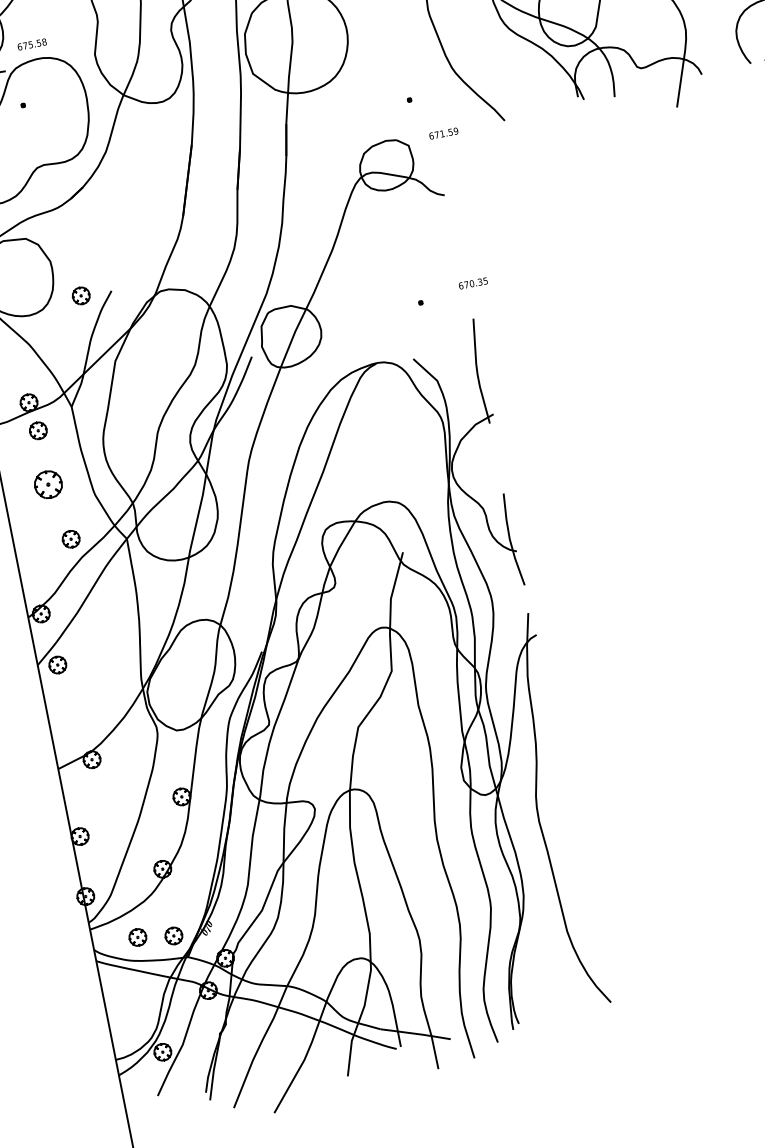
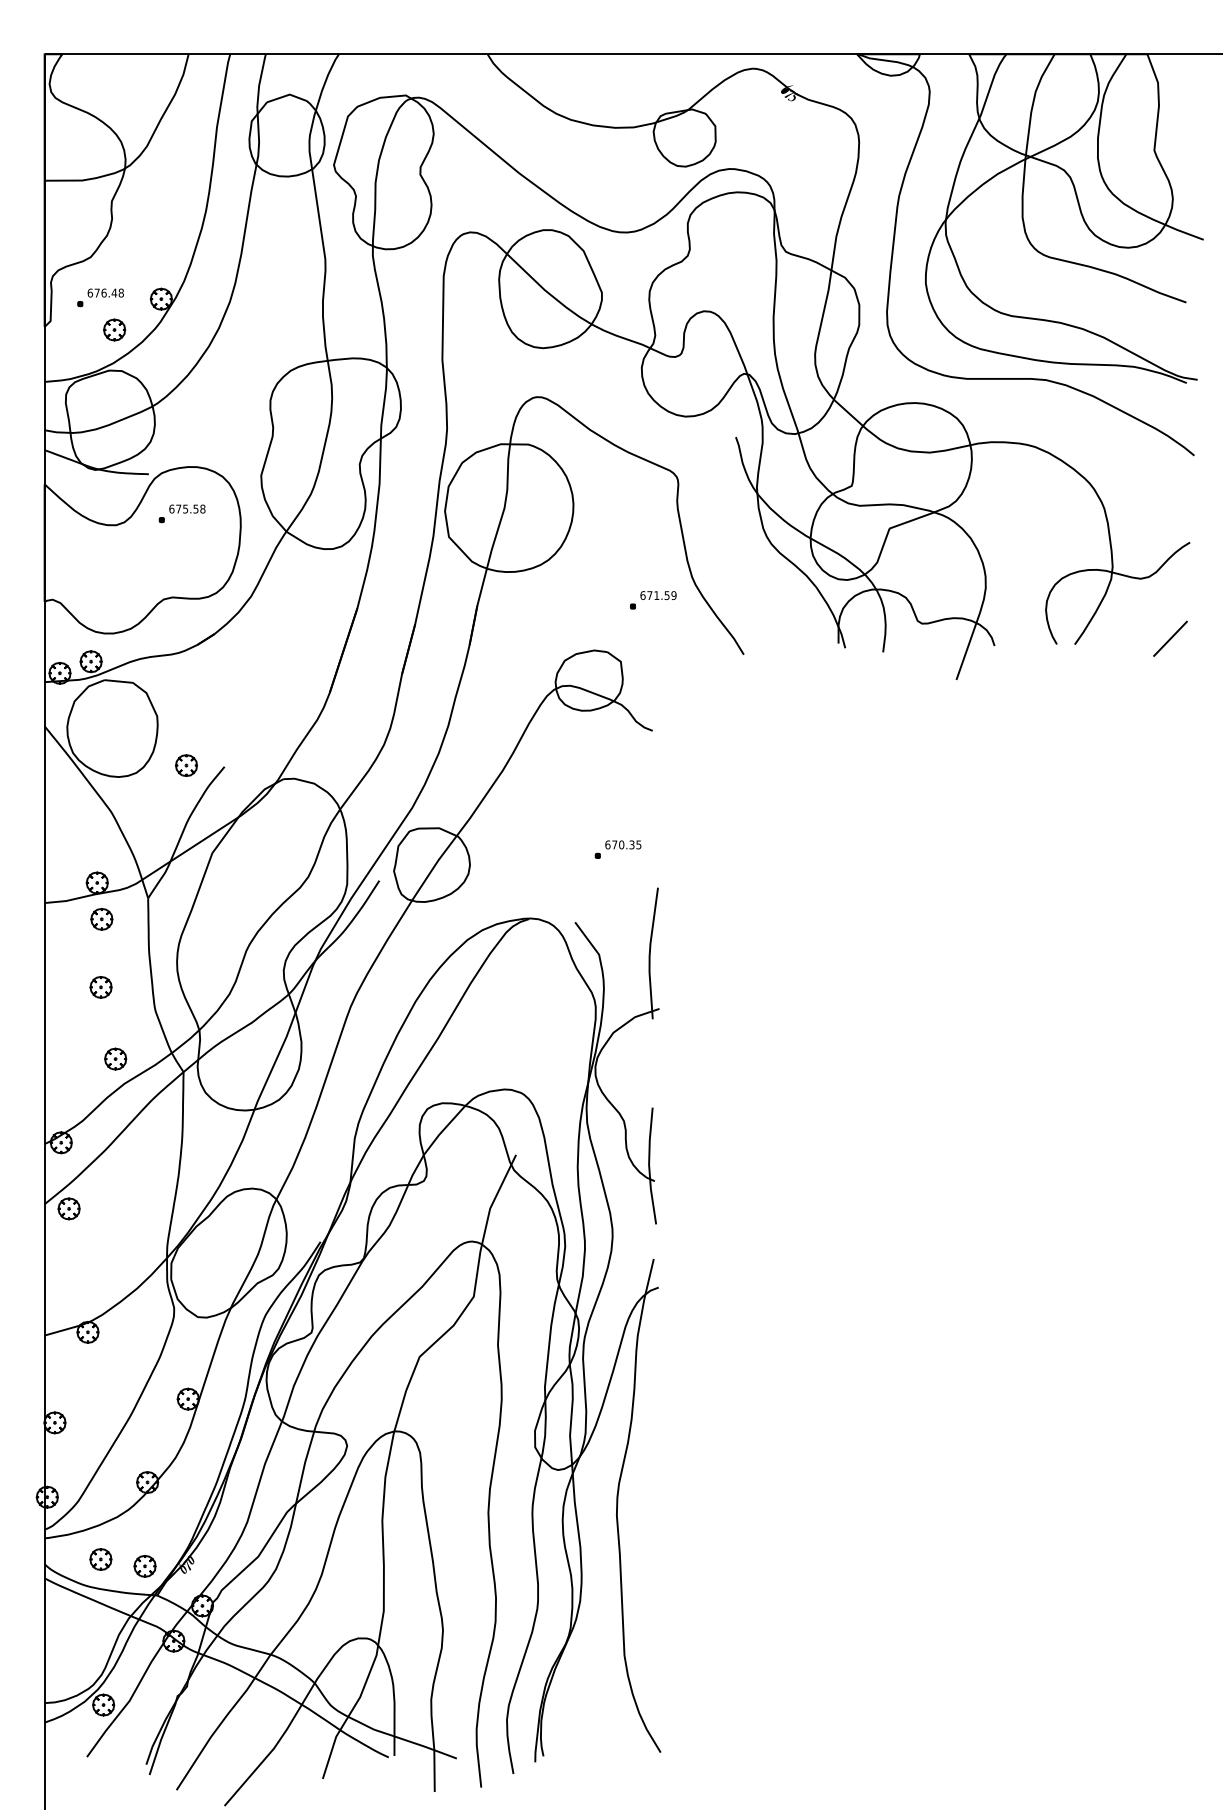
text: (32, 44) -> (187, 508), moved
text: (443, 133) -> (658, 595), moved
text: (473, 283) -> (623, 844), moved
part: (47, 484) -> (100, 987), size x0.62

